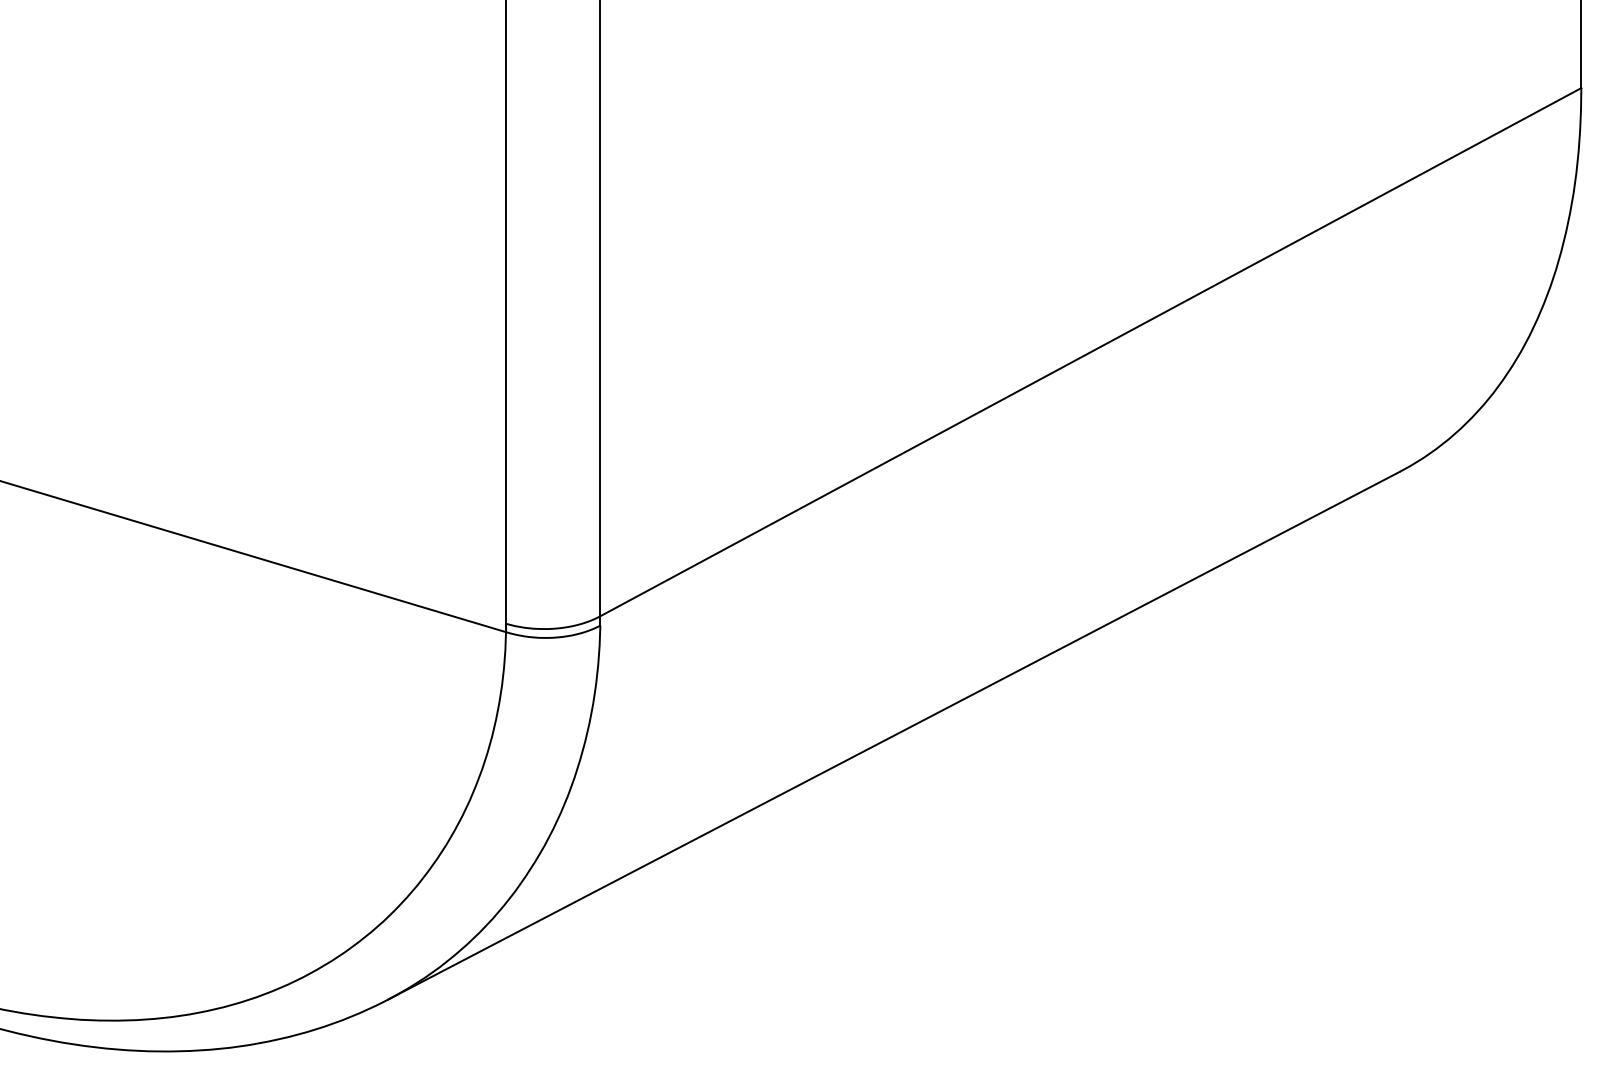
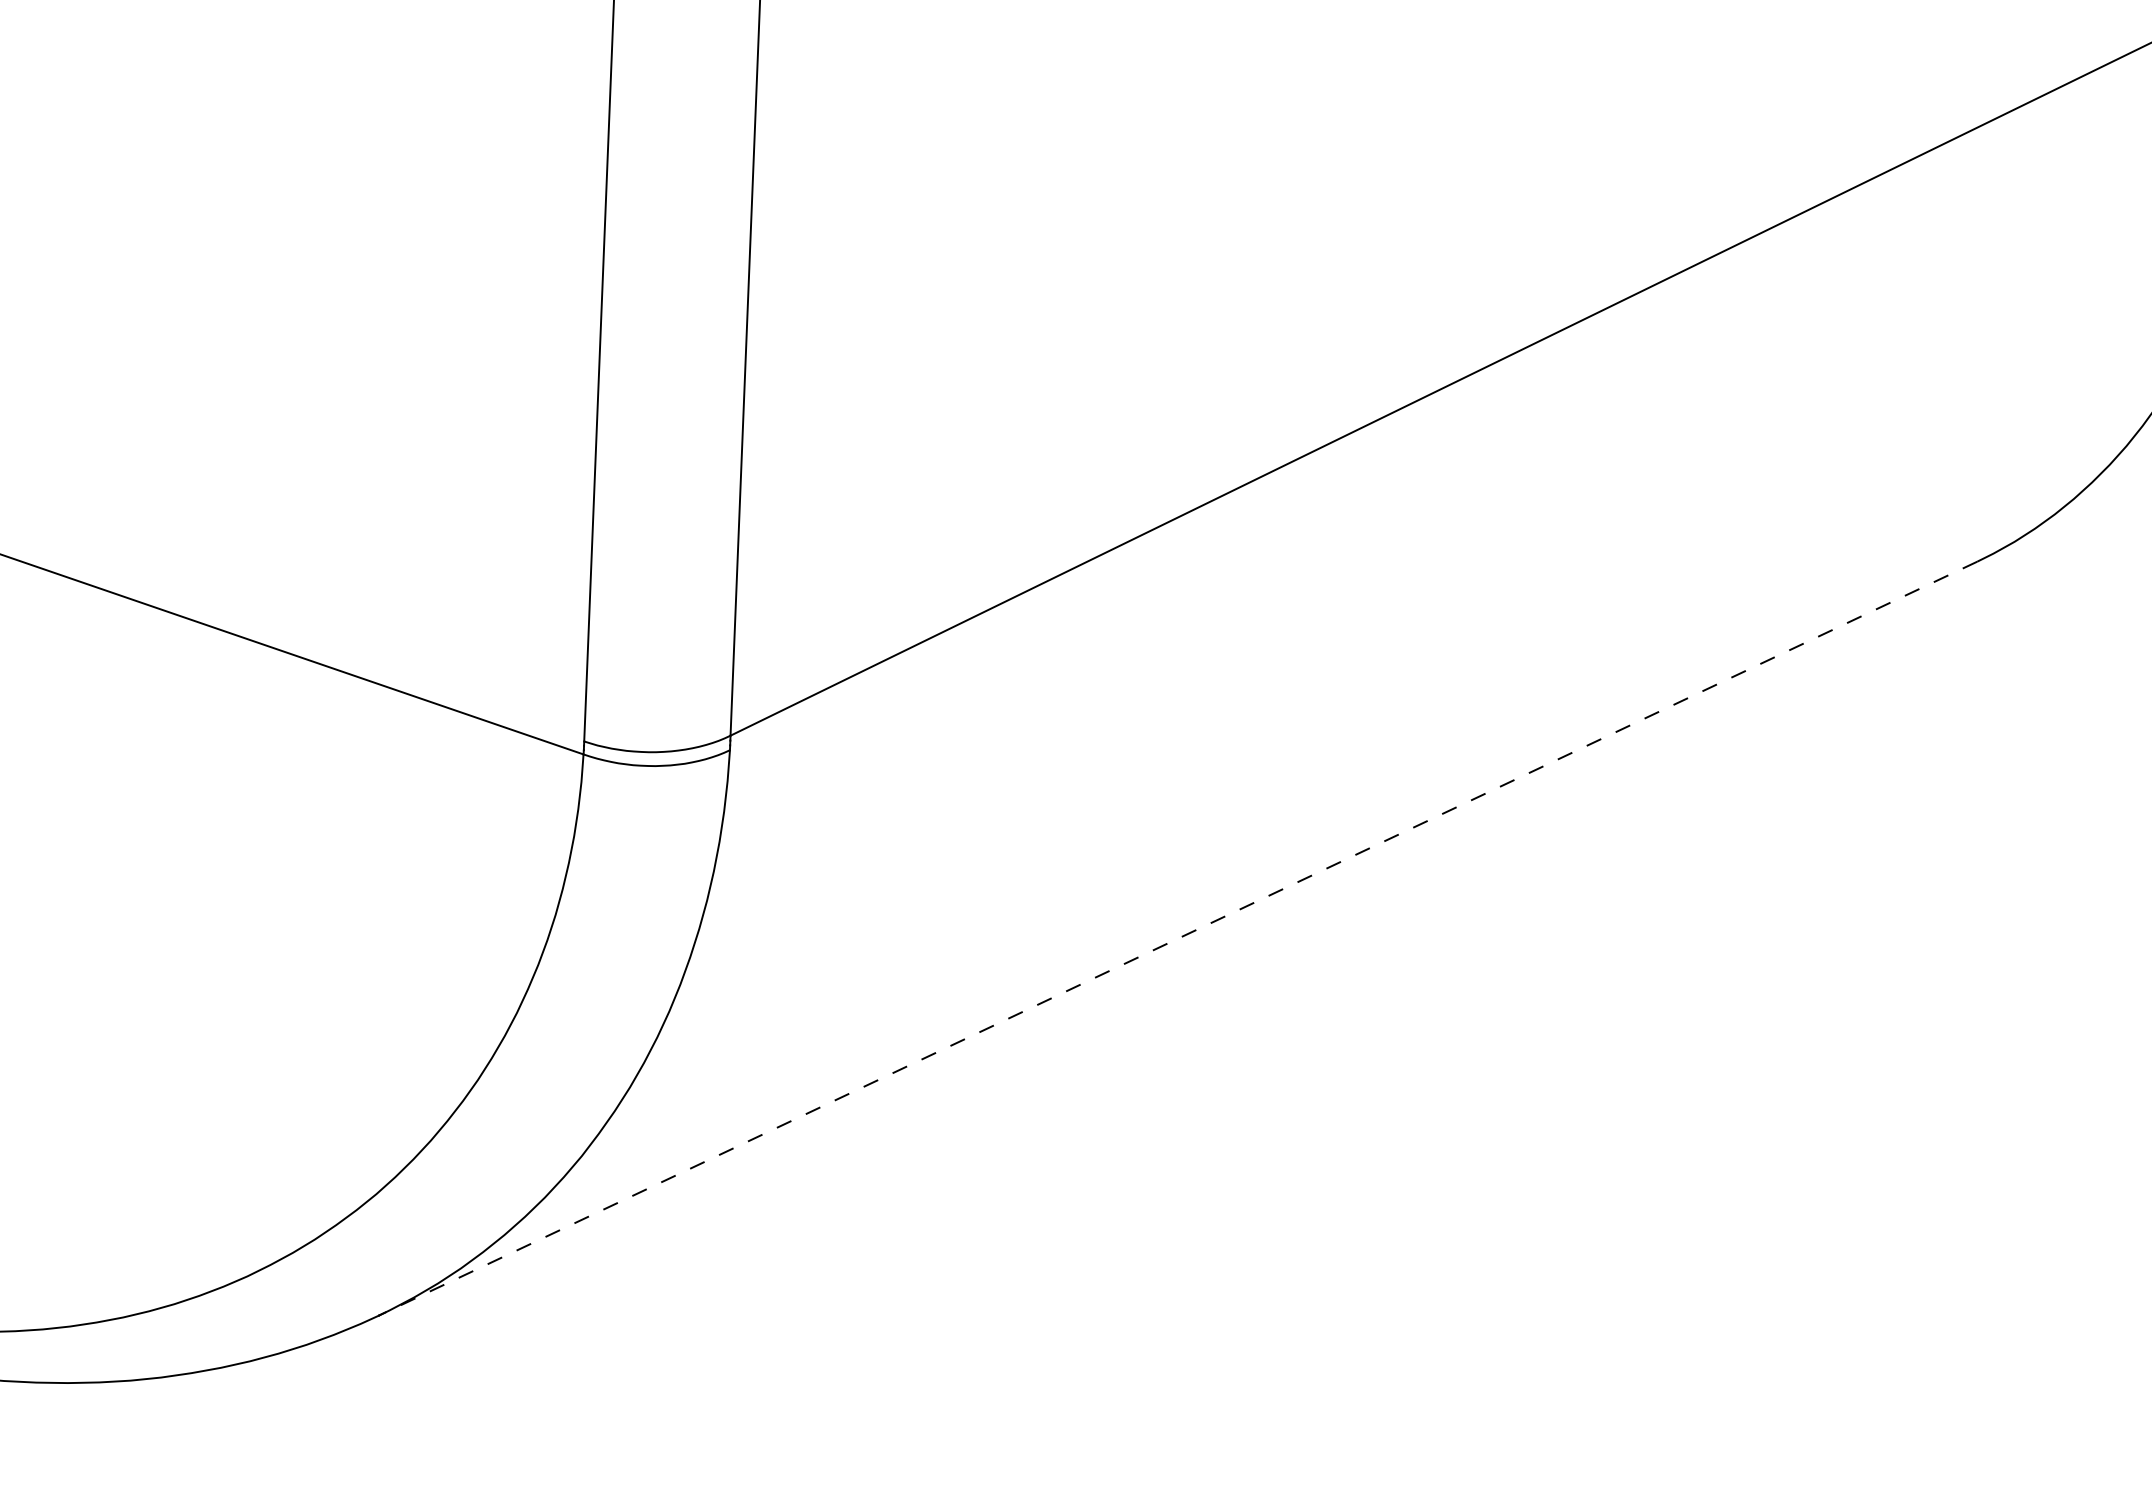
line: (893, 735) -> (1176, 938), solid -> dashed

